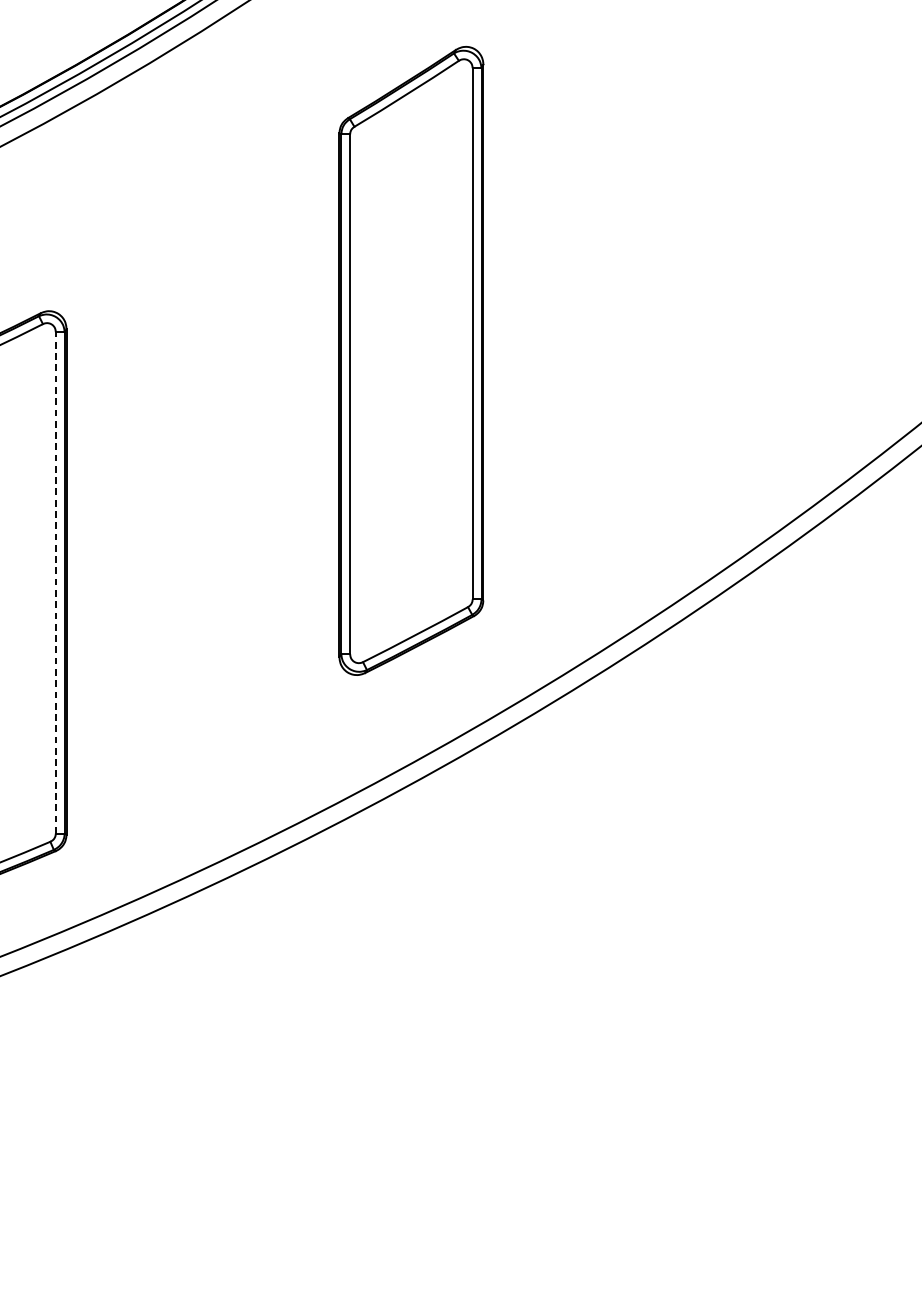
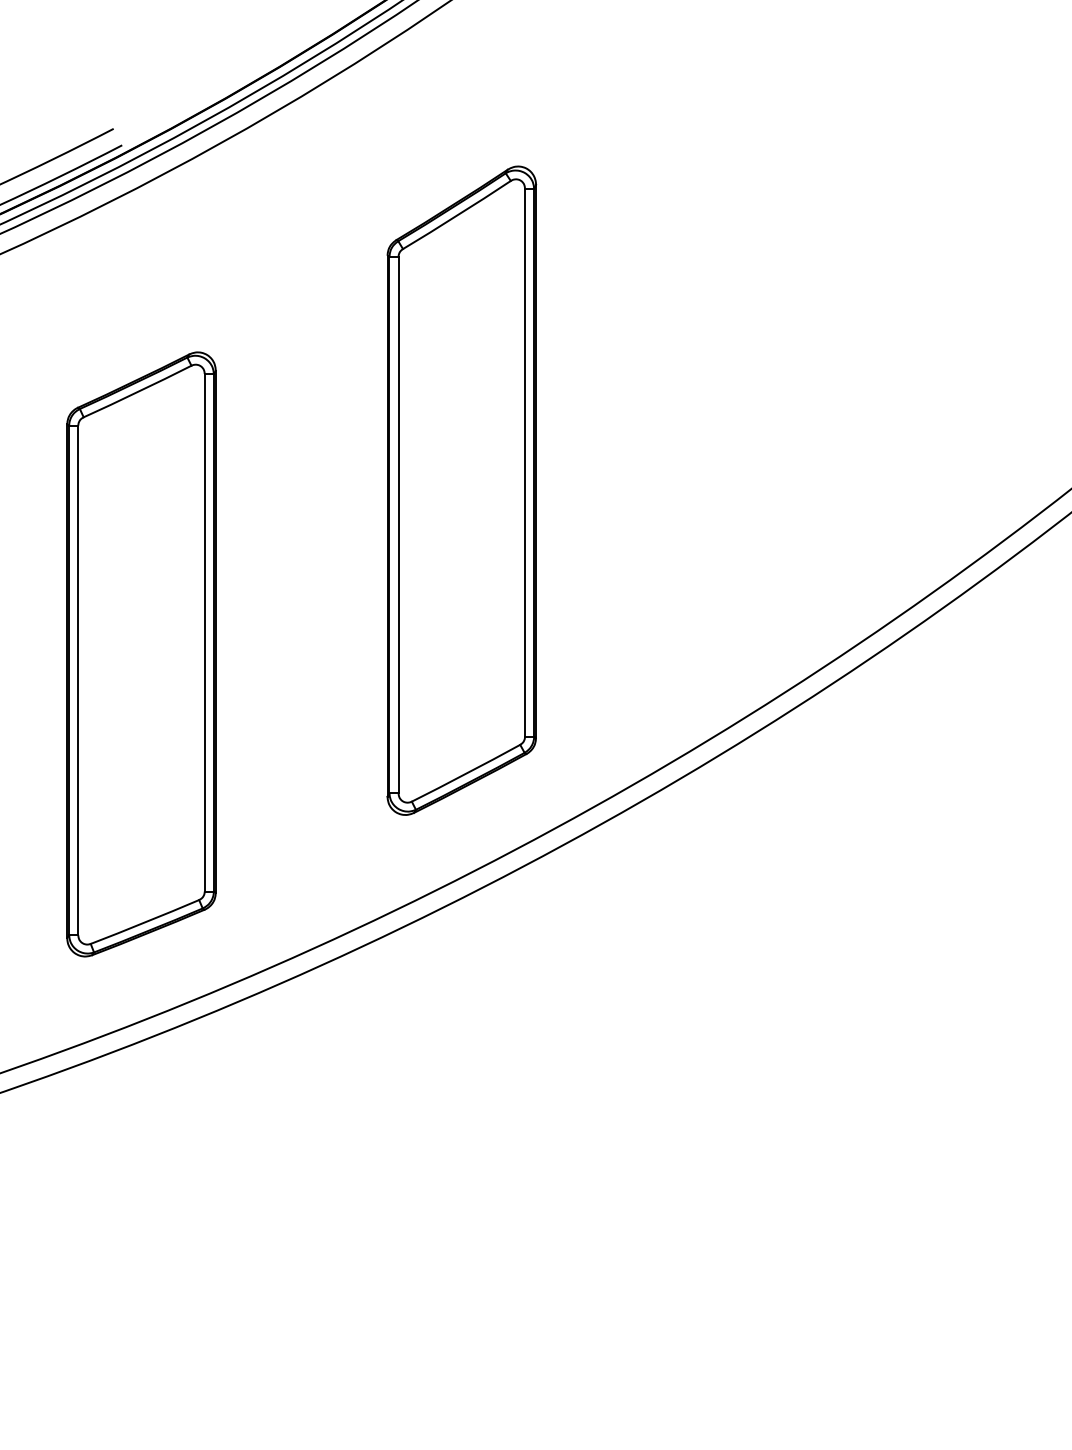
part: (411, 360) -> (461, 490), moved
line: (55, 582) -> (204, 632), dashed -> solid

